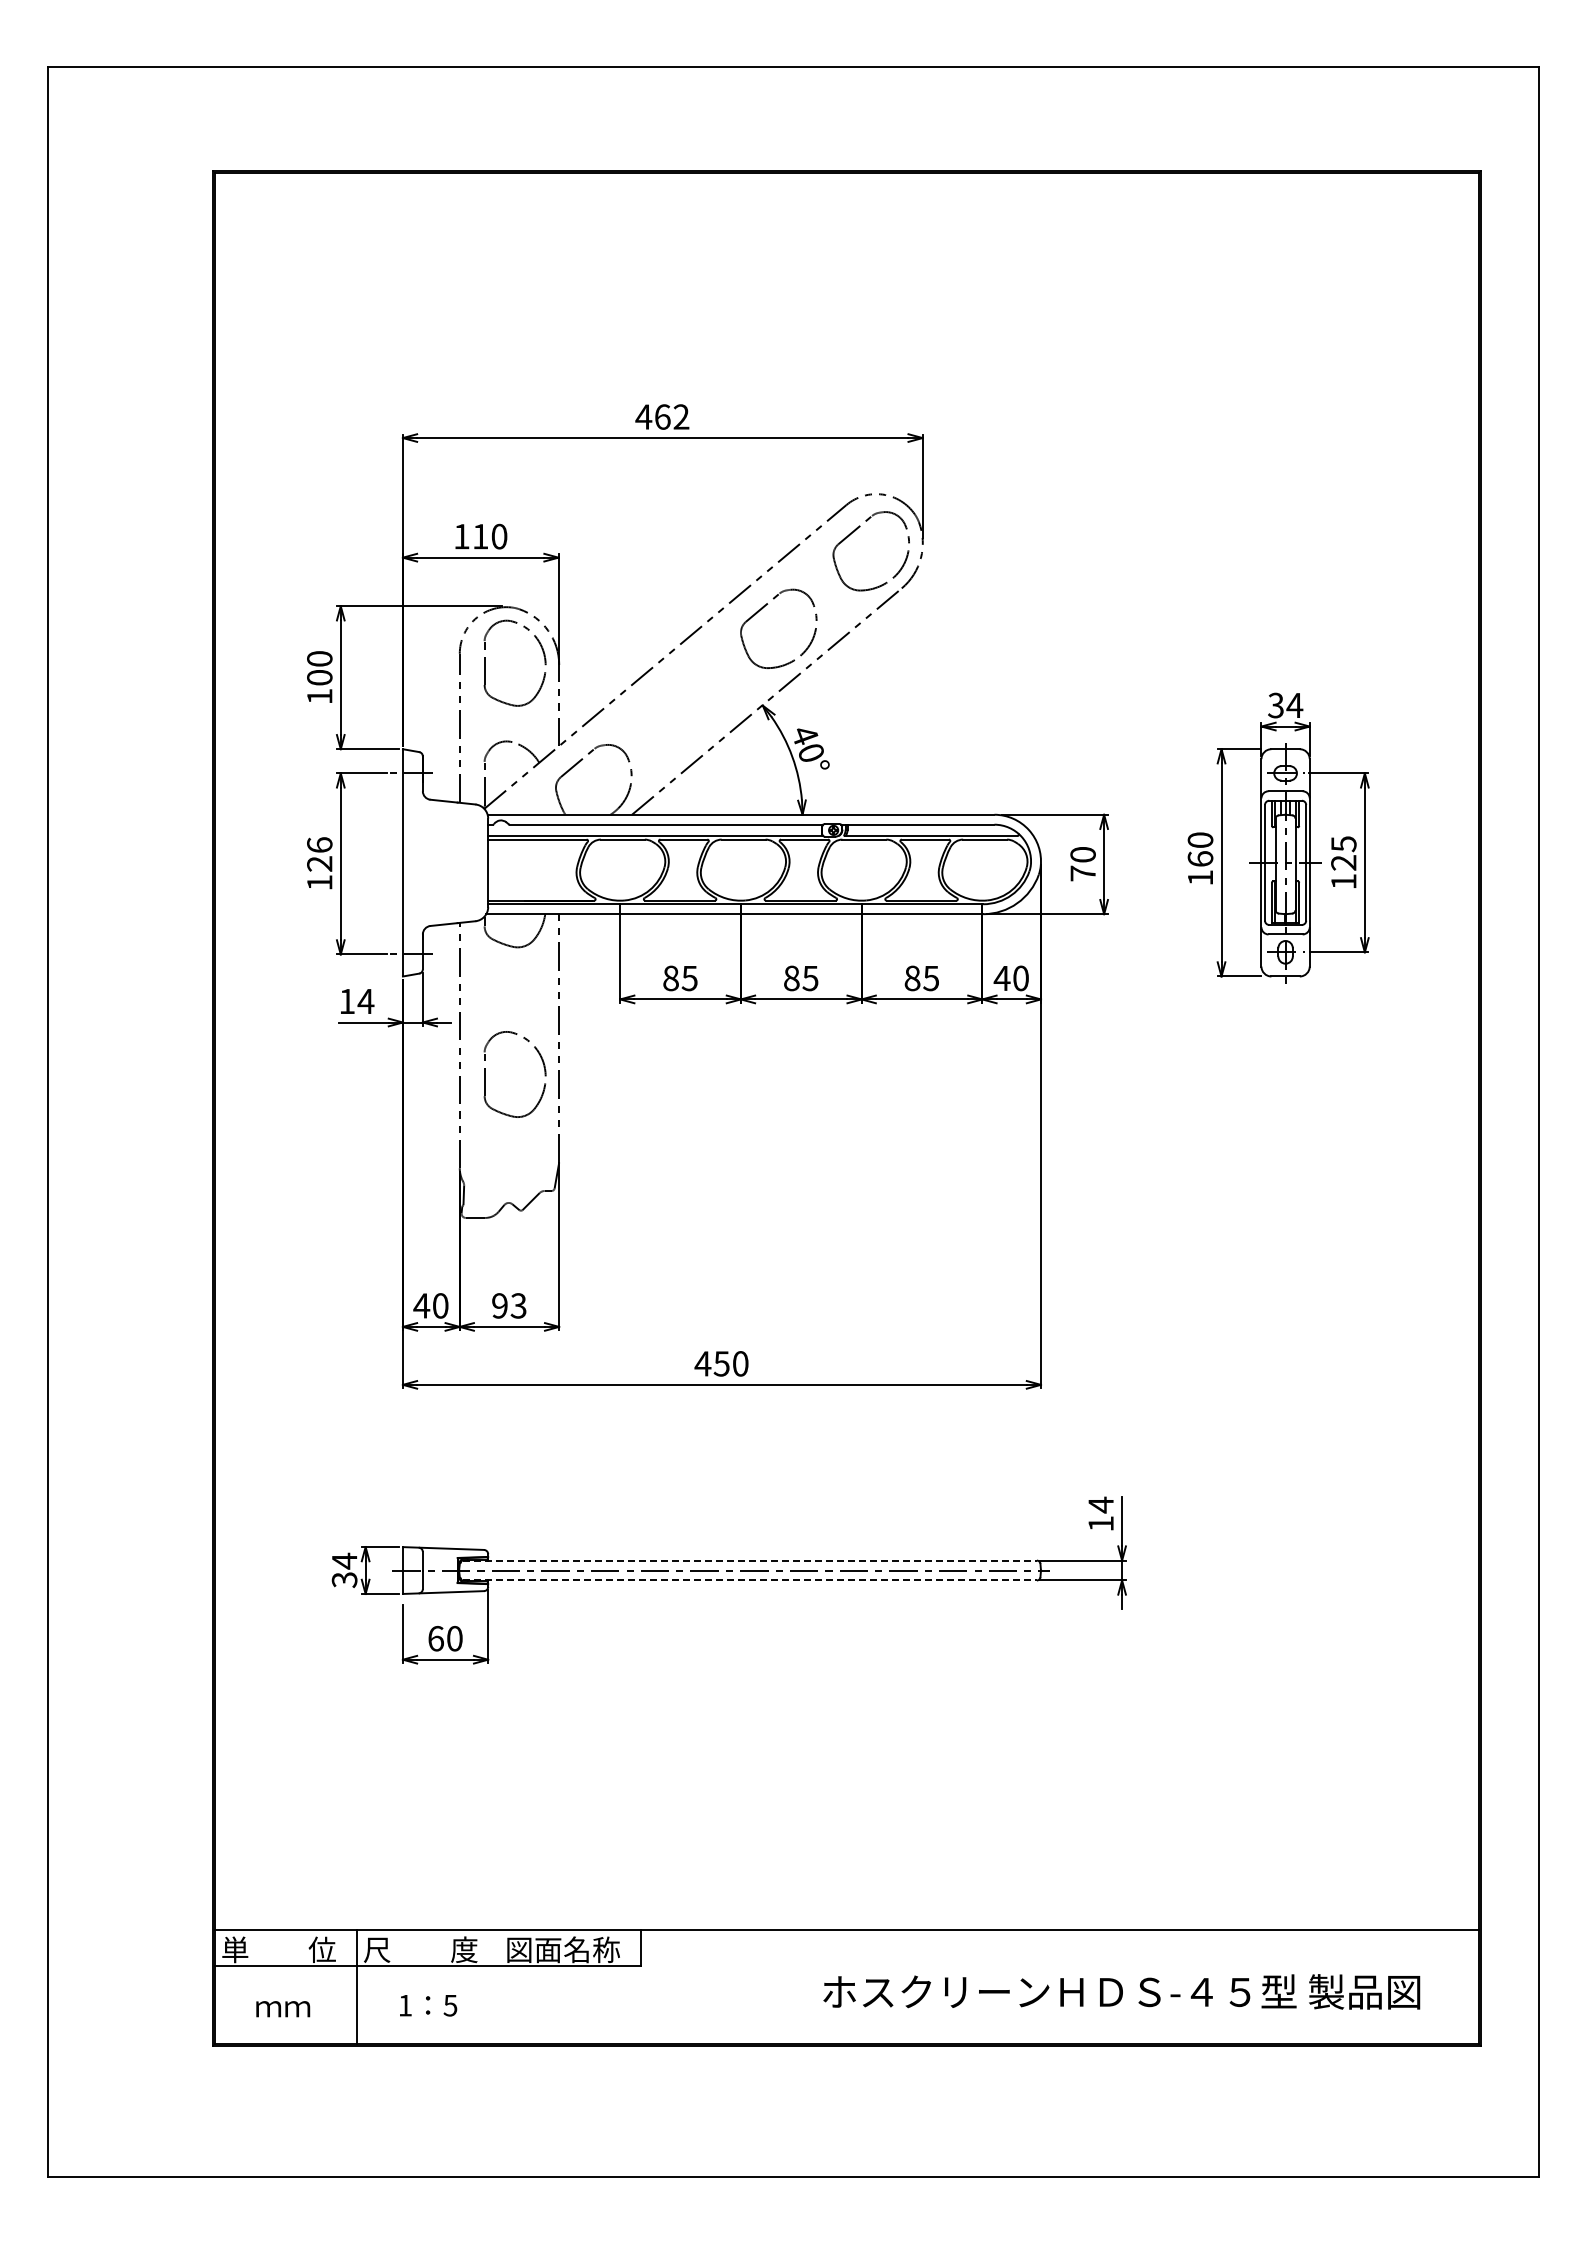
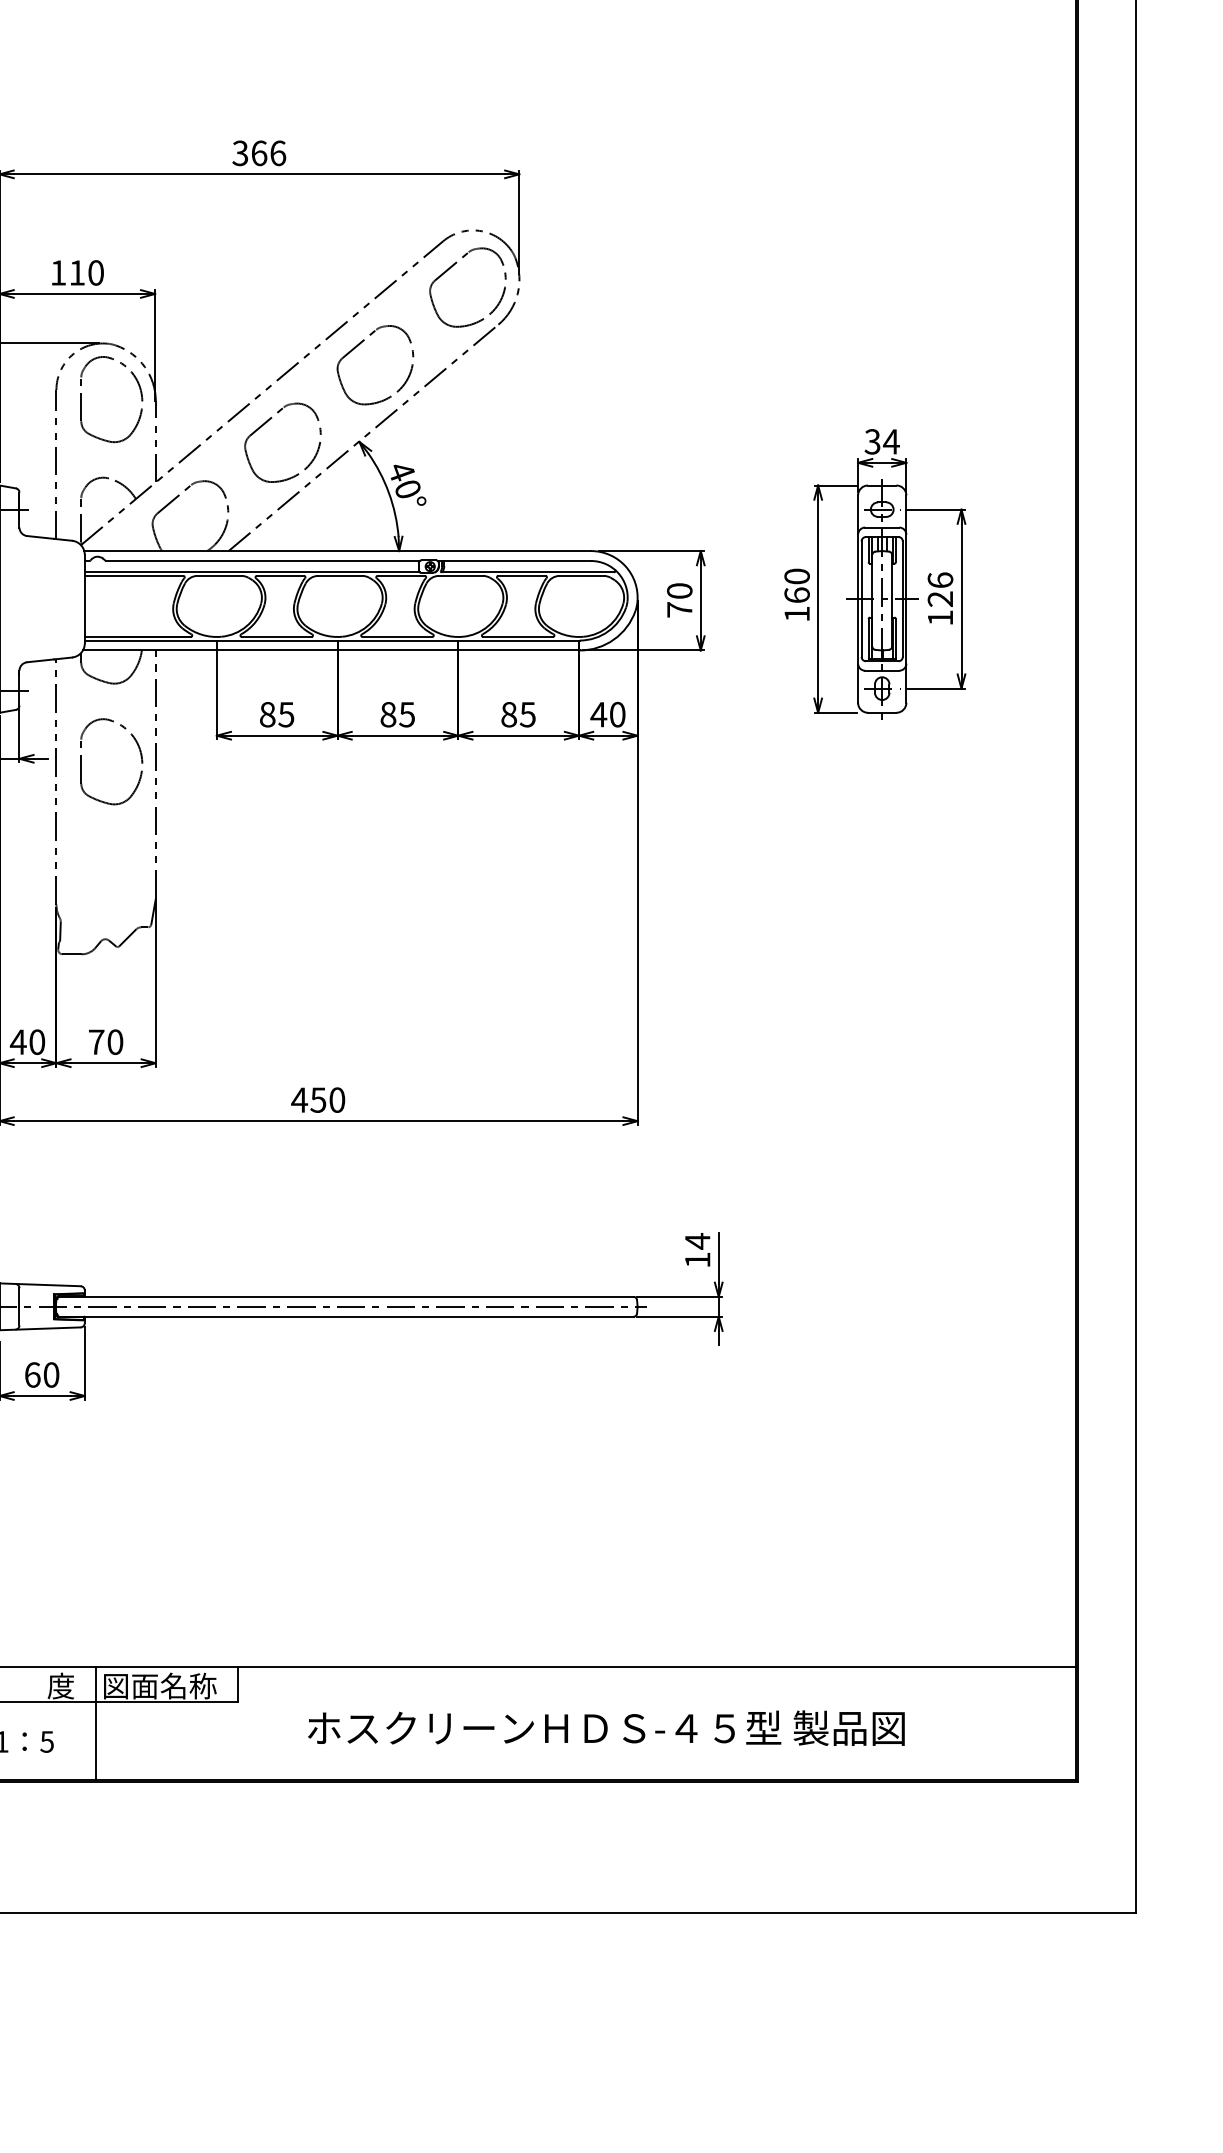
text: (662, 416) -> (259, 152), 462 -> 366
part: (668, 688) -> (265, 424), added
text: (1343, 844) -> (940, 580), 125 -> 126
part: (485, 1074) -> (82, 761), moved
text: (509, 1305) -> (106, 1041), 93 -> 70
line: (750, 1560) -> (347, 1296), dashed -> solid
line: (750, 1580) -> (347, 1316), dashed -> solid
line: (499, 1986) -> (96, 1722), added
text: (1121, 1991) -> (606, 1727), moved

